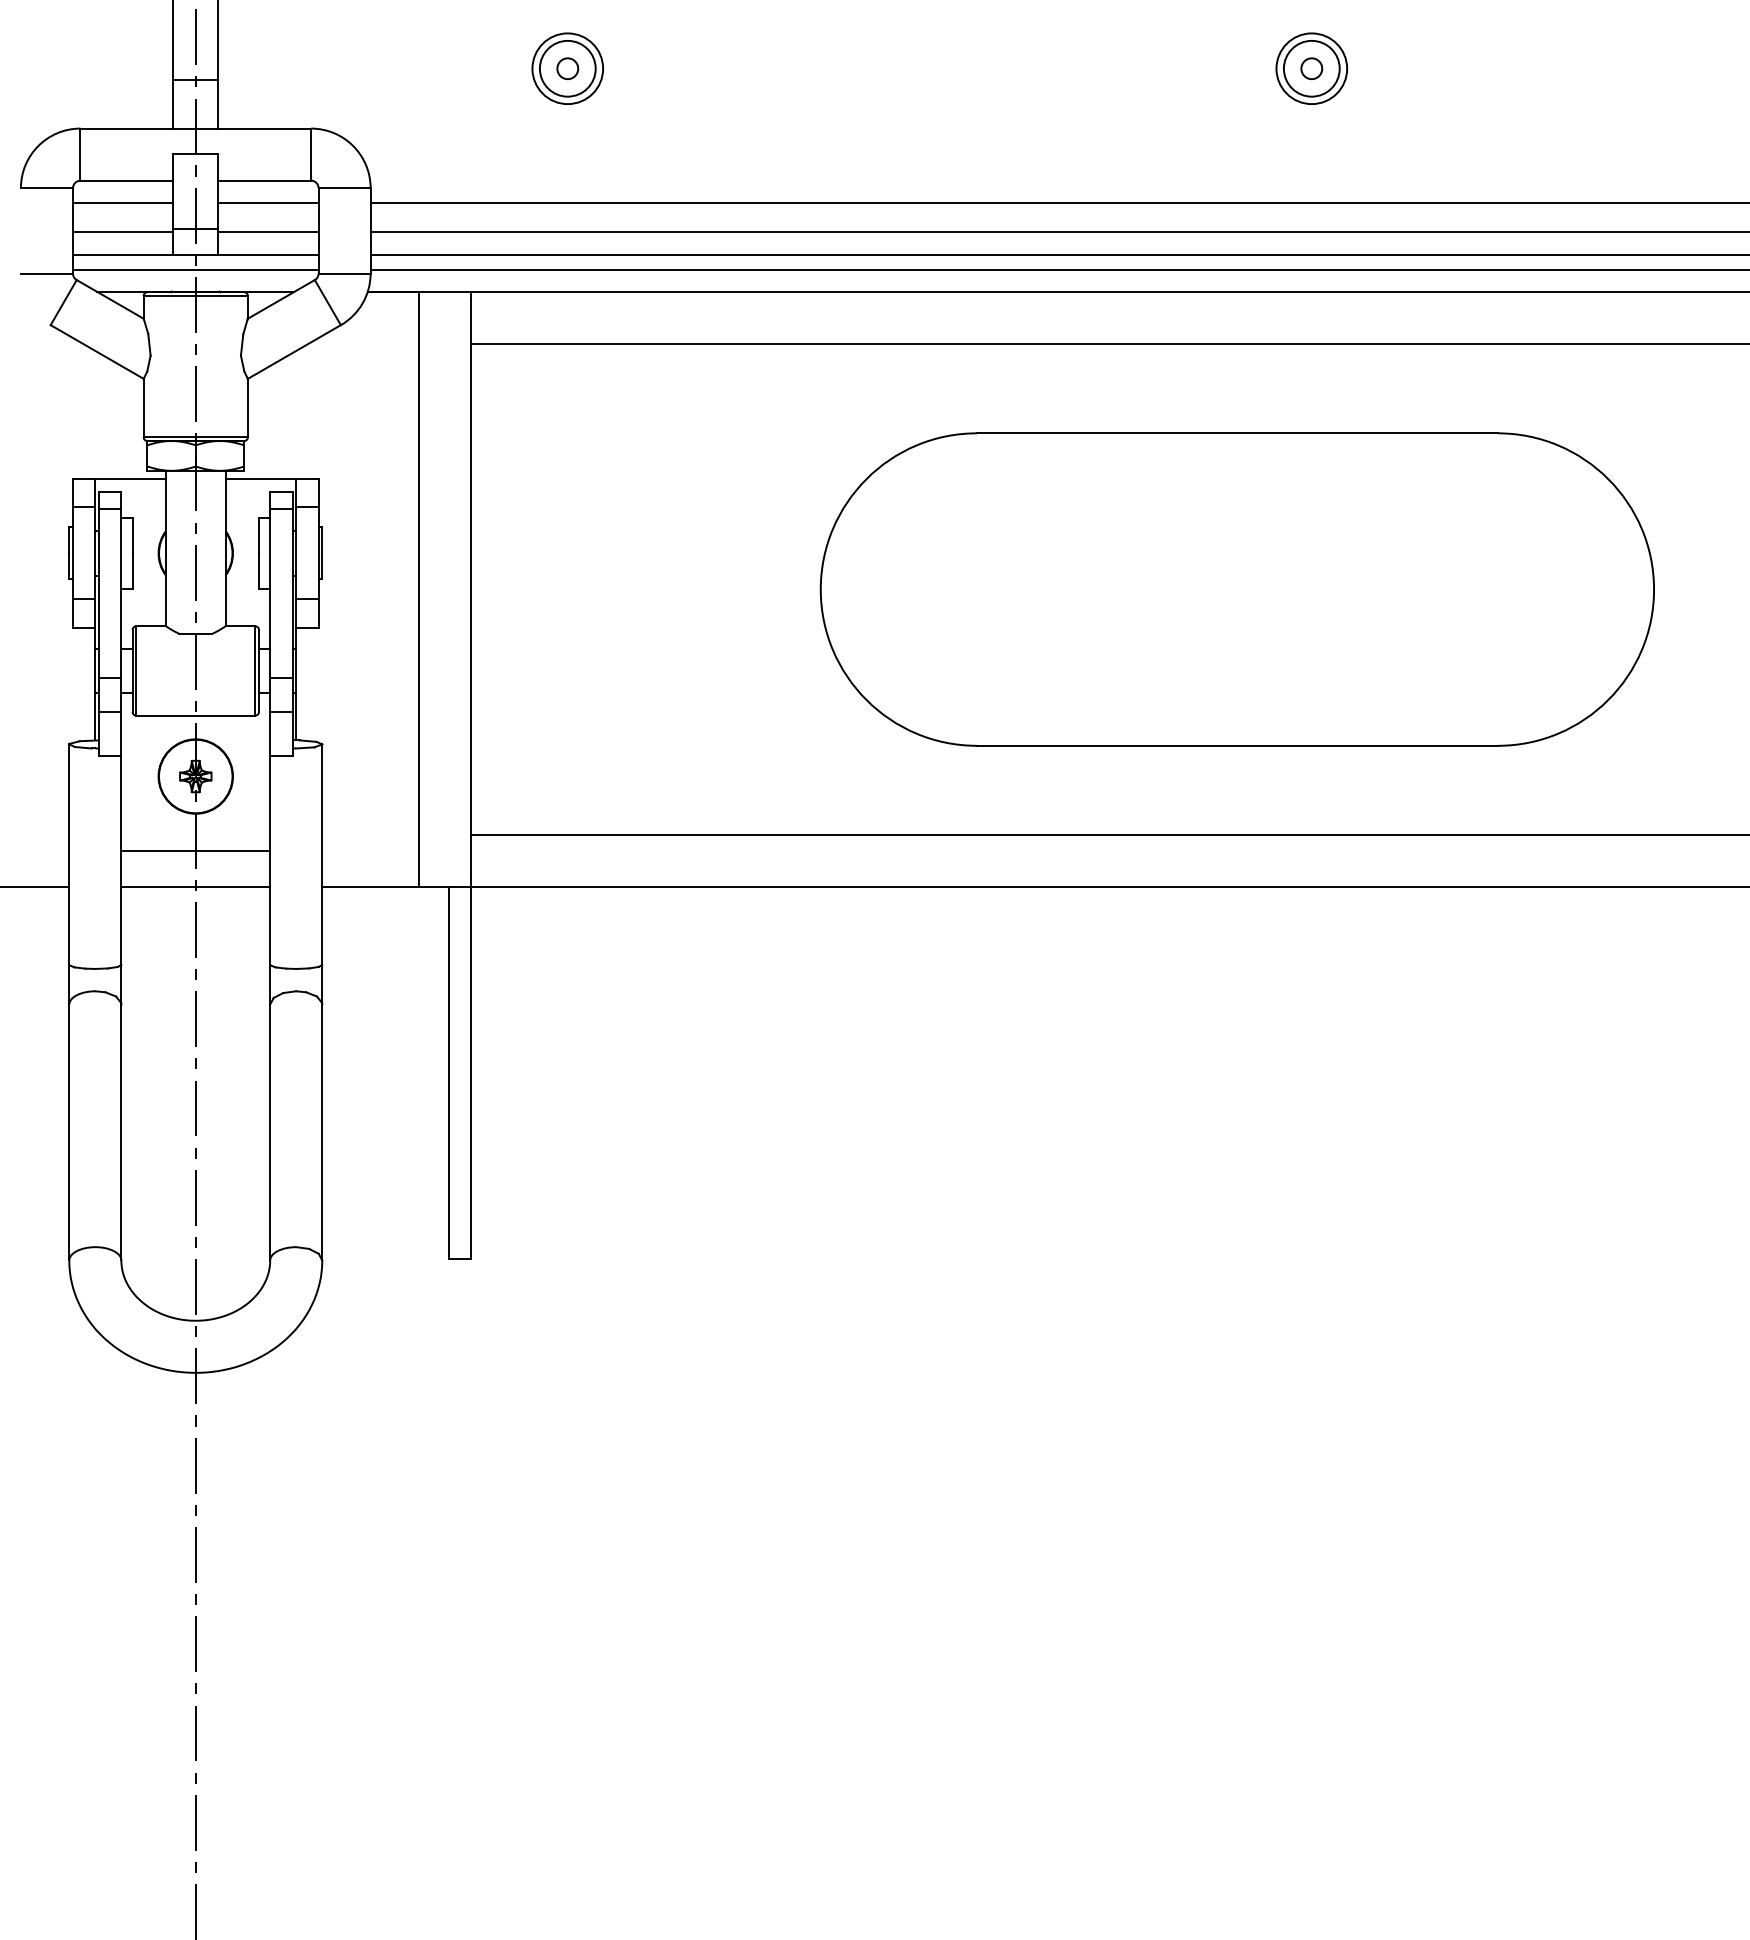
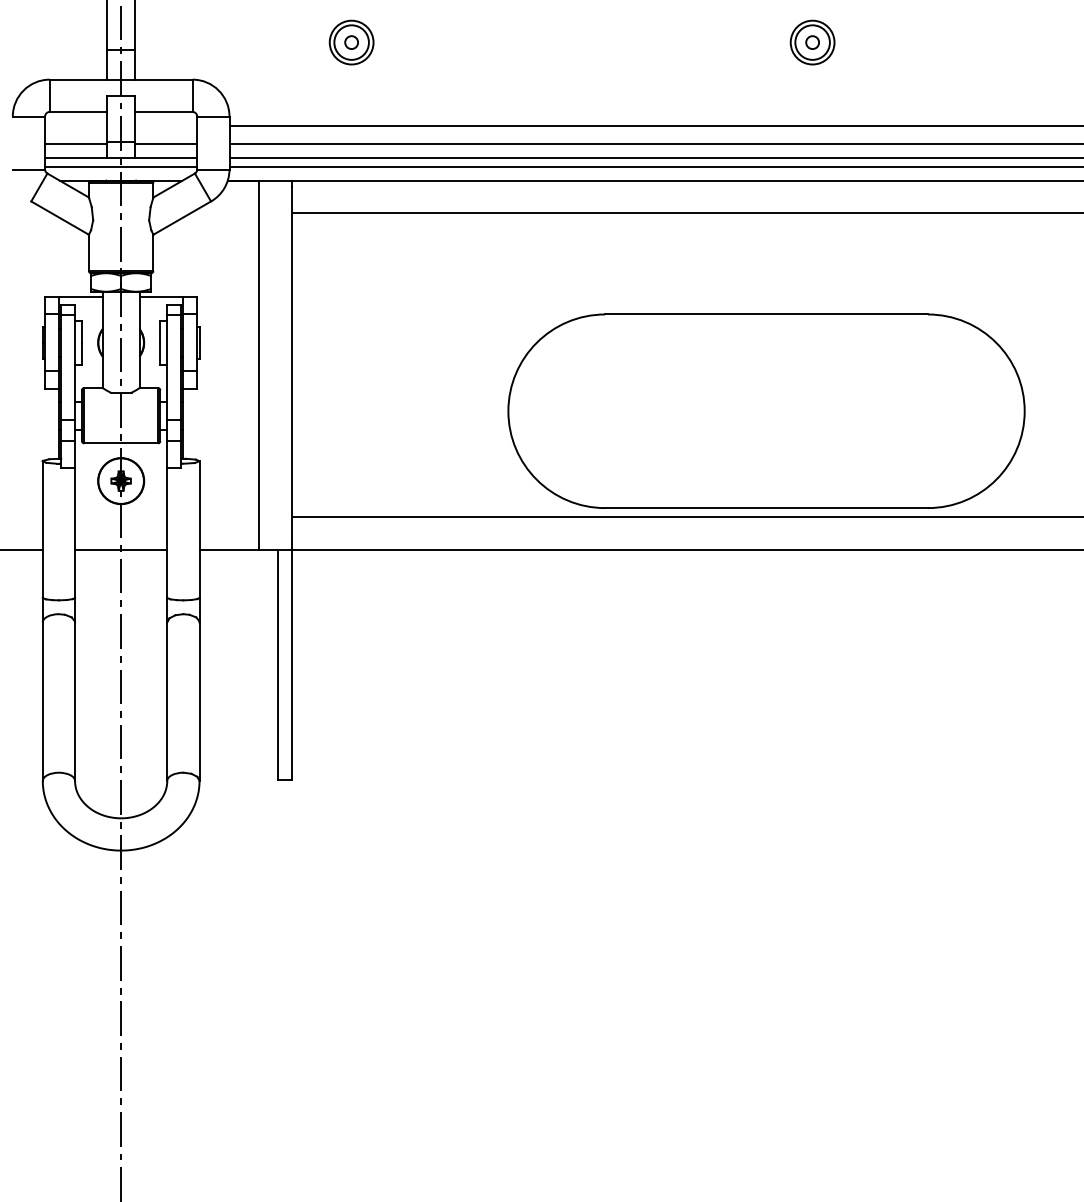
line: (123, 202) -> (76, 125), removed
line: (268, 202) -> (166, 125), removed
part: (1237, 588) -> (766, 410), moved
line: (196, 851) -> (121, 527), removed

